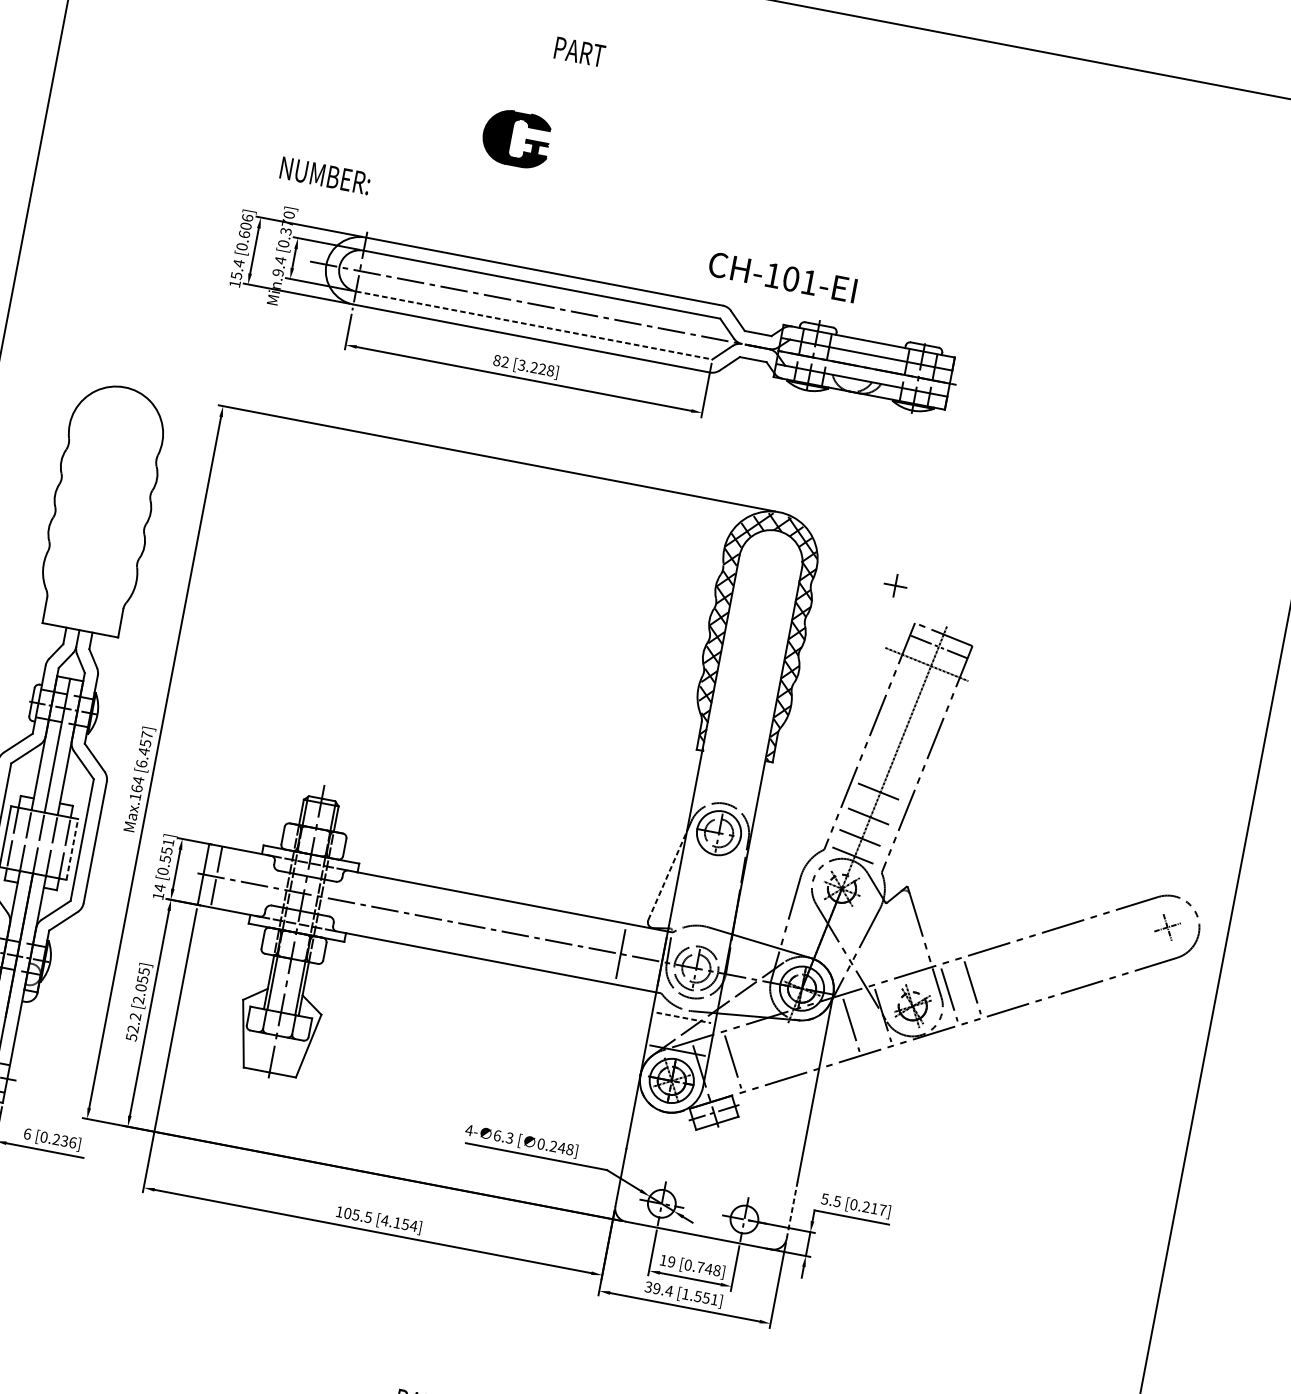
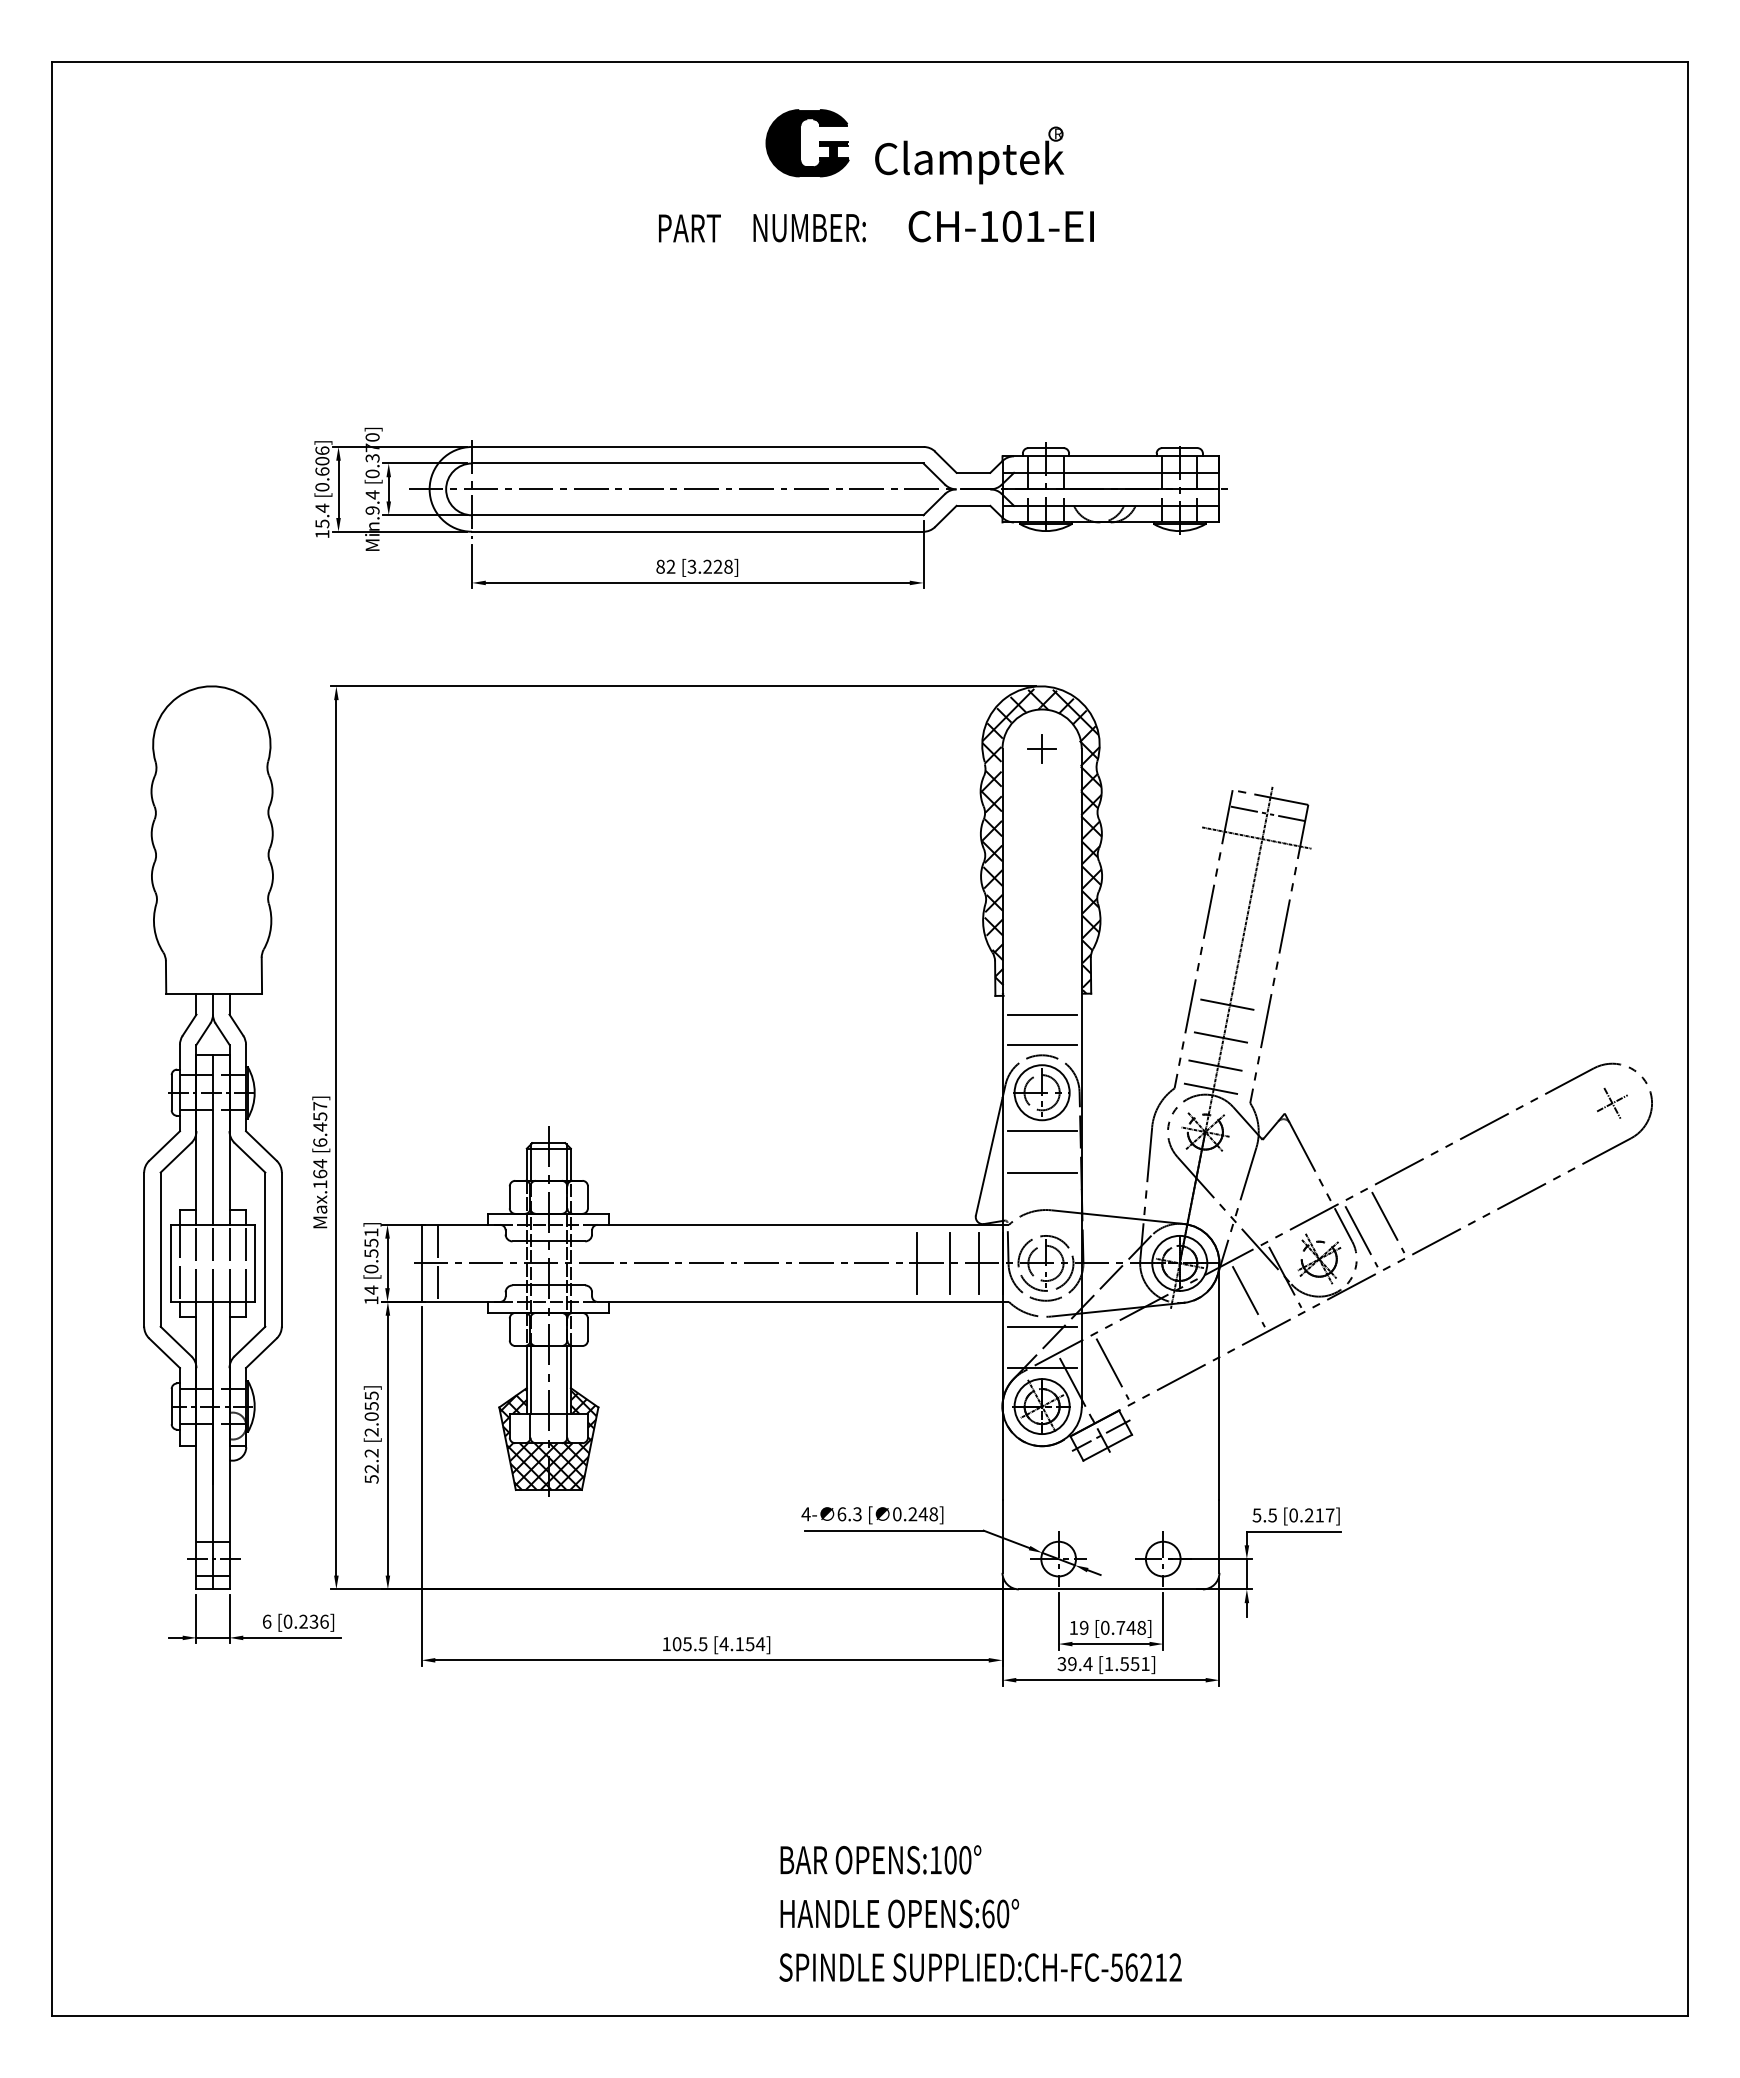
text: (579, 52) -> (689, 228), moved
part: (802, 82) -> (969, 155), added
part: (510, 137) -> (800, 143), moved
text: (325, 176) -> (809, 228), moved
text: (782, 277) -> (1000, 226), moved
line: (533, 325) -> (697, 515), dashed -> solid
part: (895, 585) -> (1041, 748), moved
line: (730, 771) -> (1041, 1014), added
line: (725, 795) -> (1041, 1044), added
line: (72, 849) -> (255, 1263), dashed -> solid
line: (712, 863) -> (1041, 1131), added
line: (667, 875) -> (989, 1156), dashed -> solid
line: (706, 896) -> (1041, 1172), added
line: (594, 949) -> (916, 1263), added
line: (643, 958) -> (978, 1263), added
line: (684, 1017) -> (1042, 1326), dashed -> solid
hatch: (276, 1032) -> (547, 1439), added
line: (792, 1210) -> (1219, 1536), dashed -> solid

